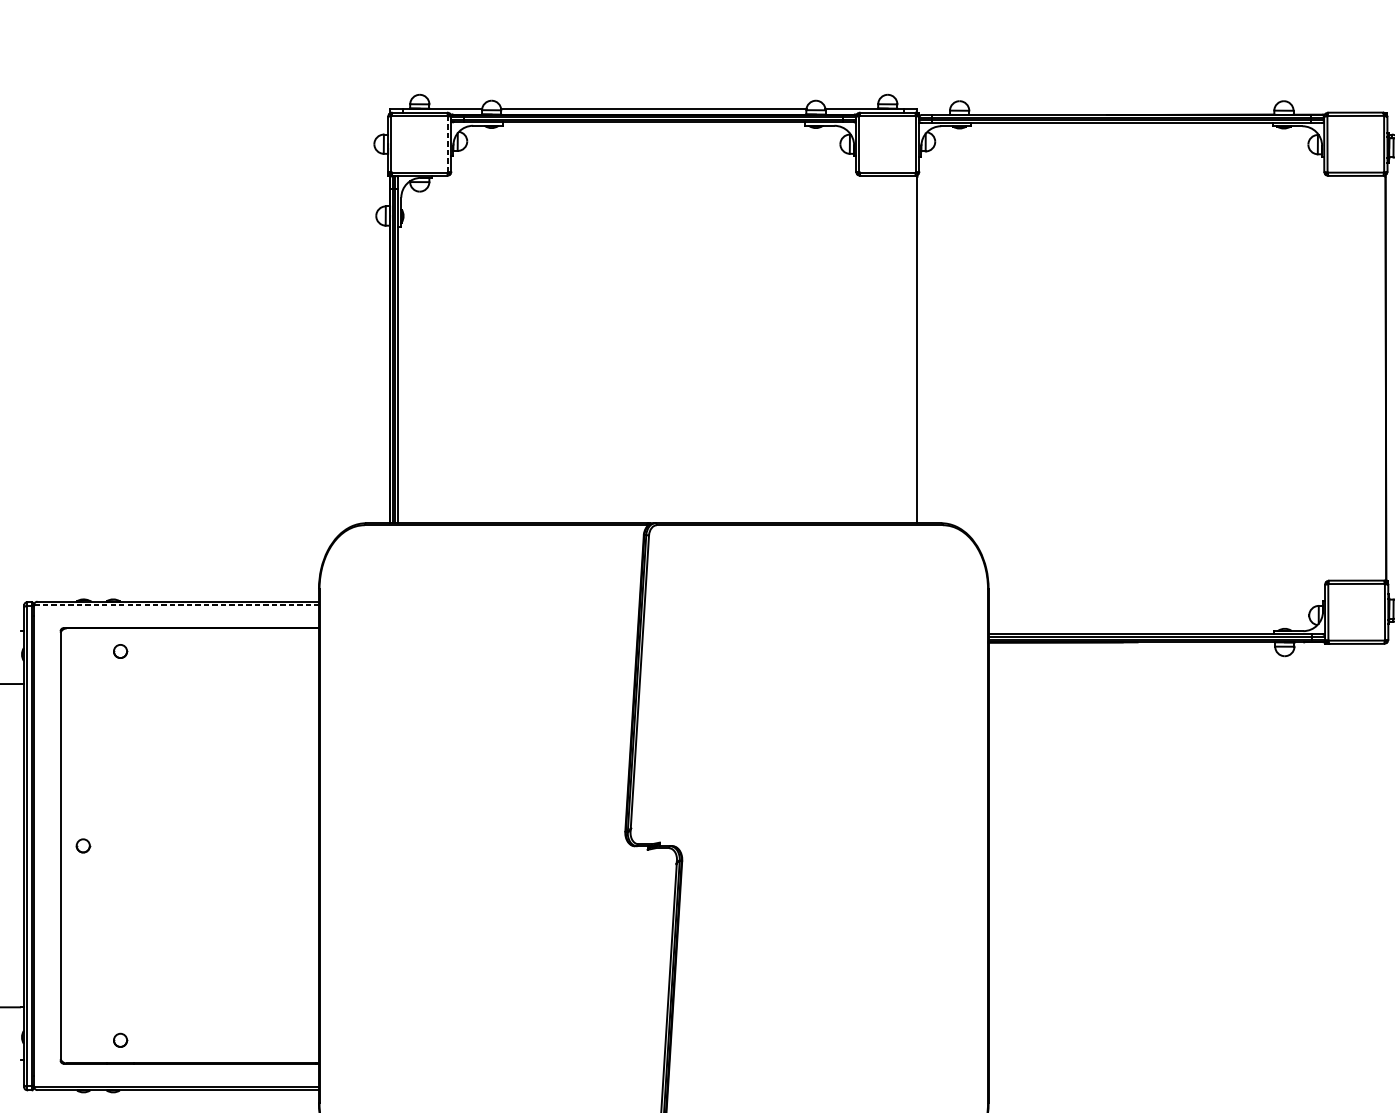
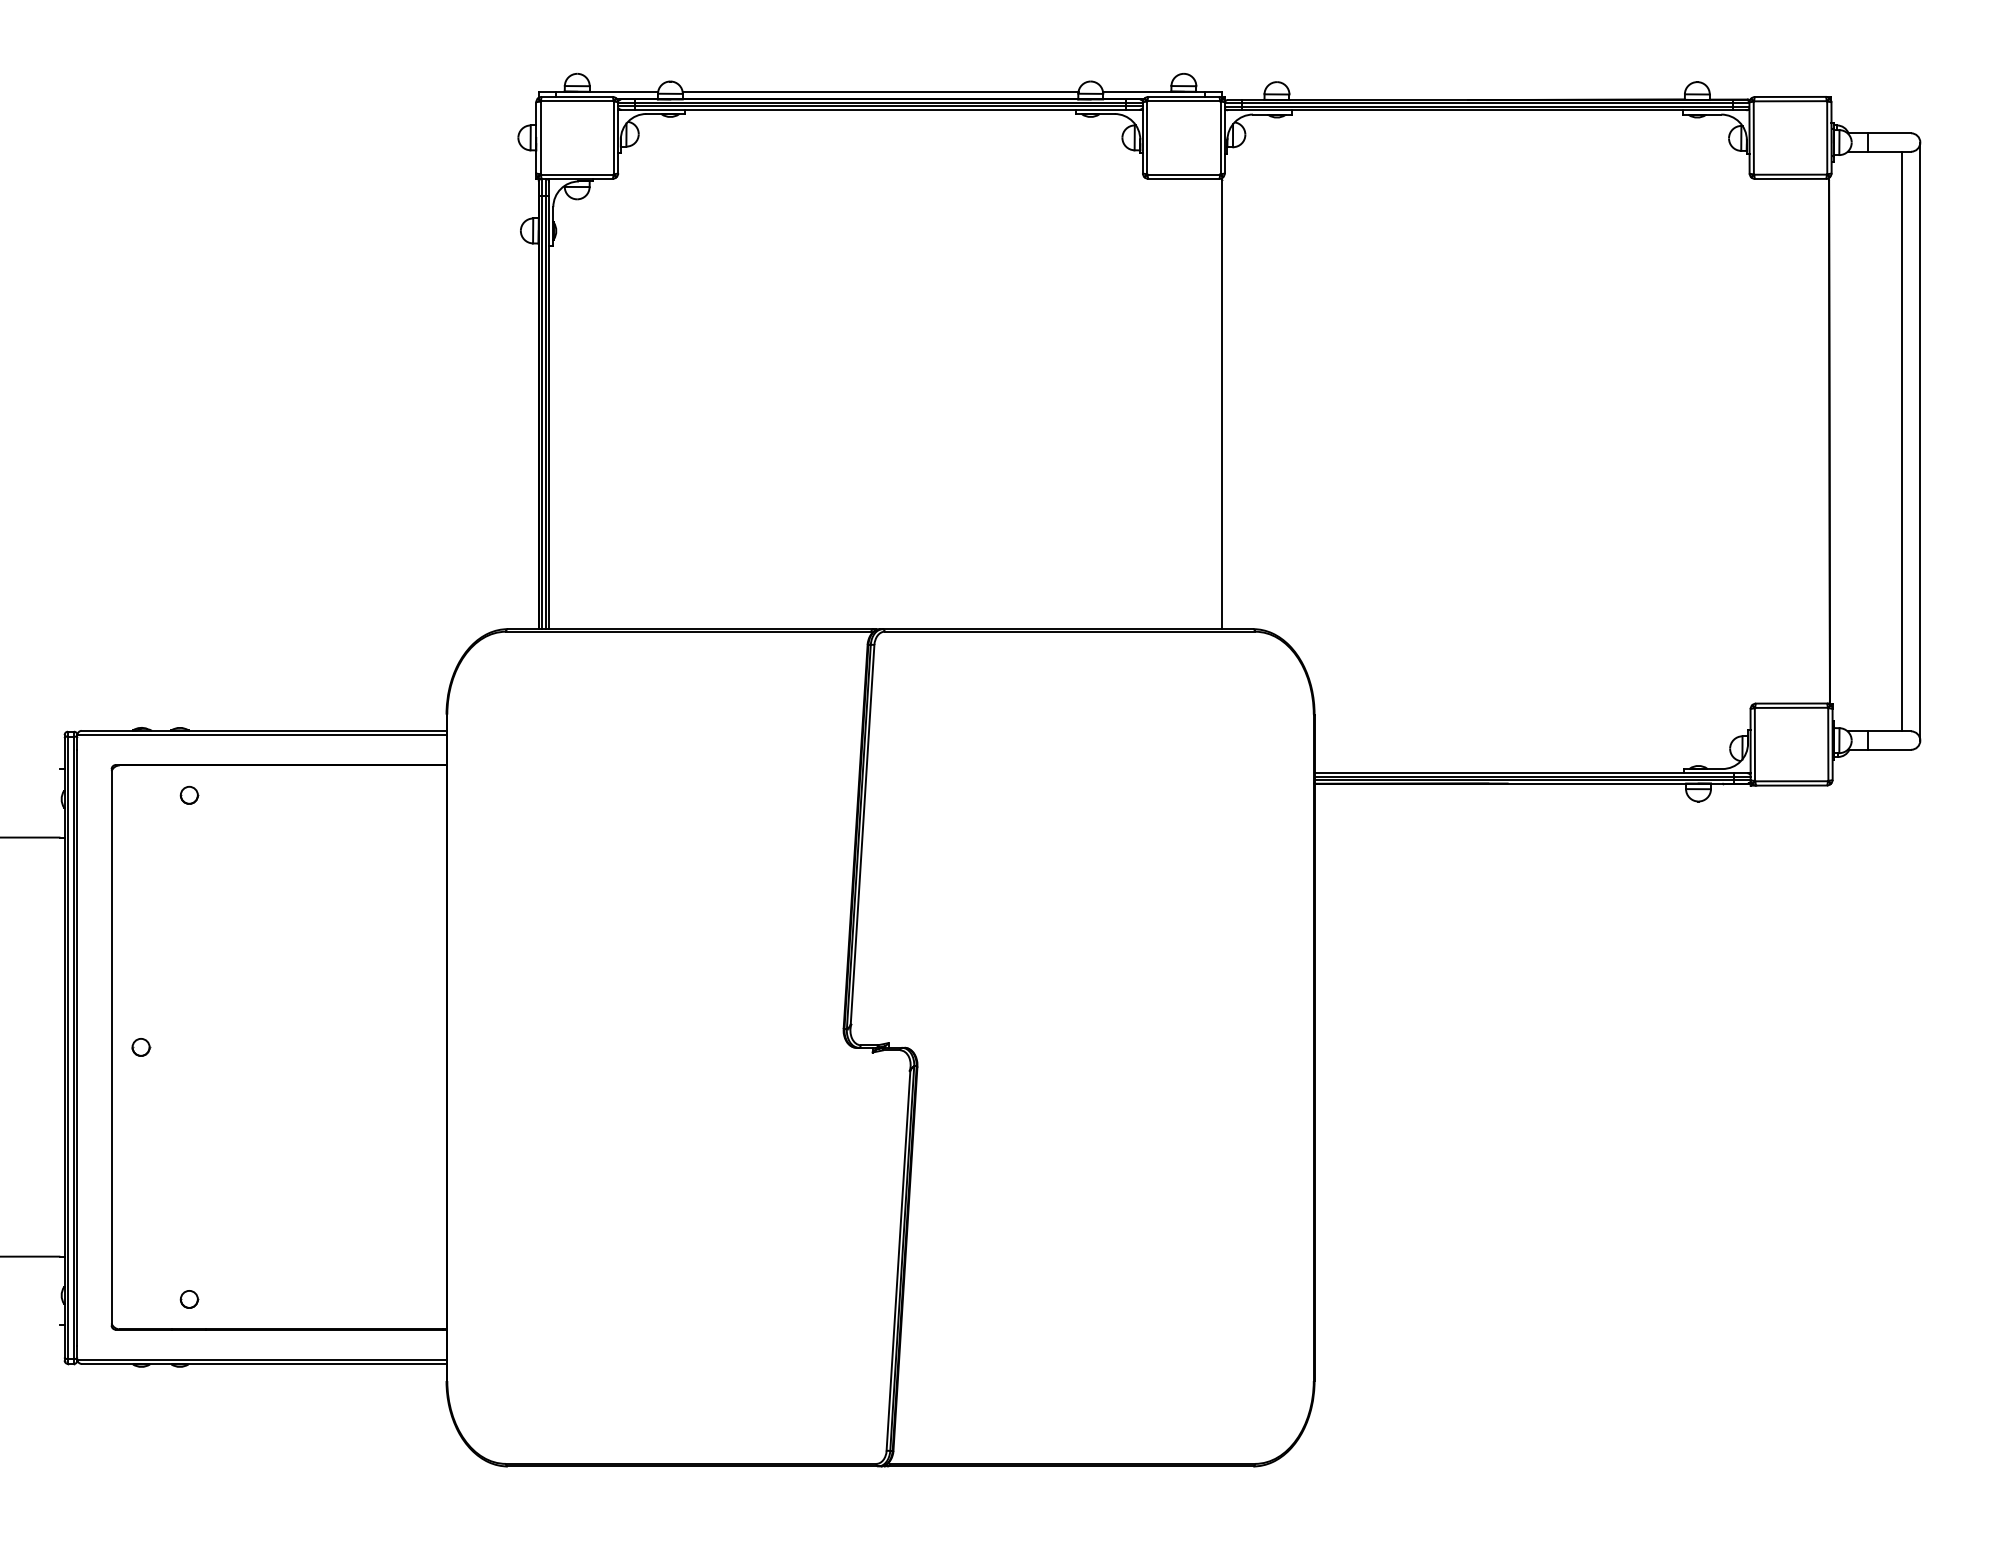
line: (447, 143) -> (613, 137), dashed -> solid
line: (176, 605) -> (261, 735), dashed -> solid

